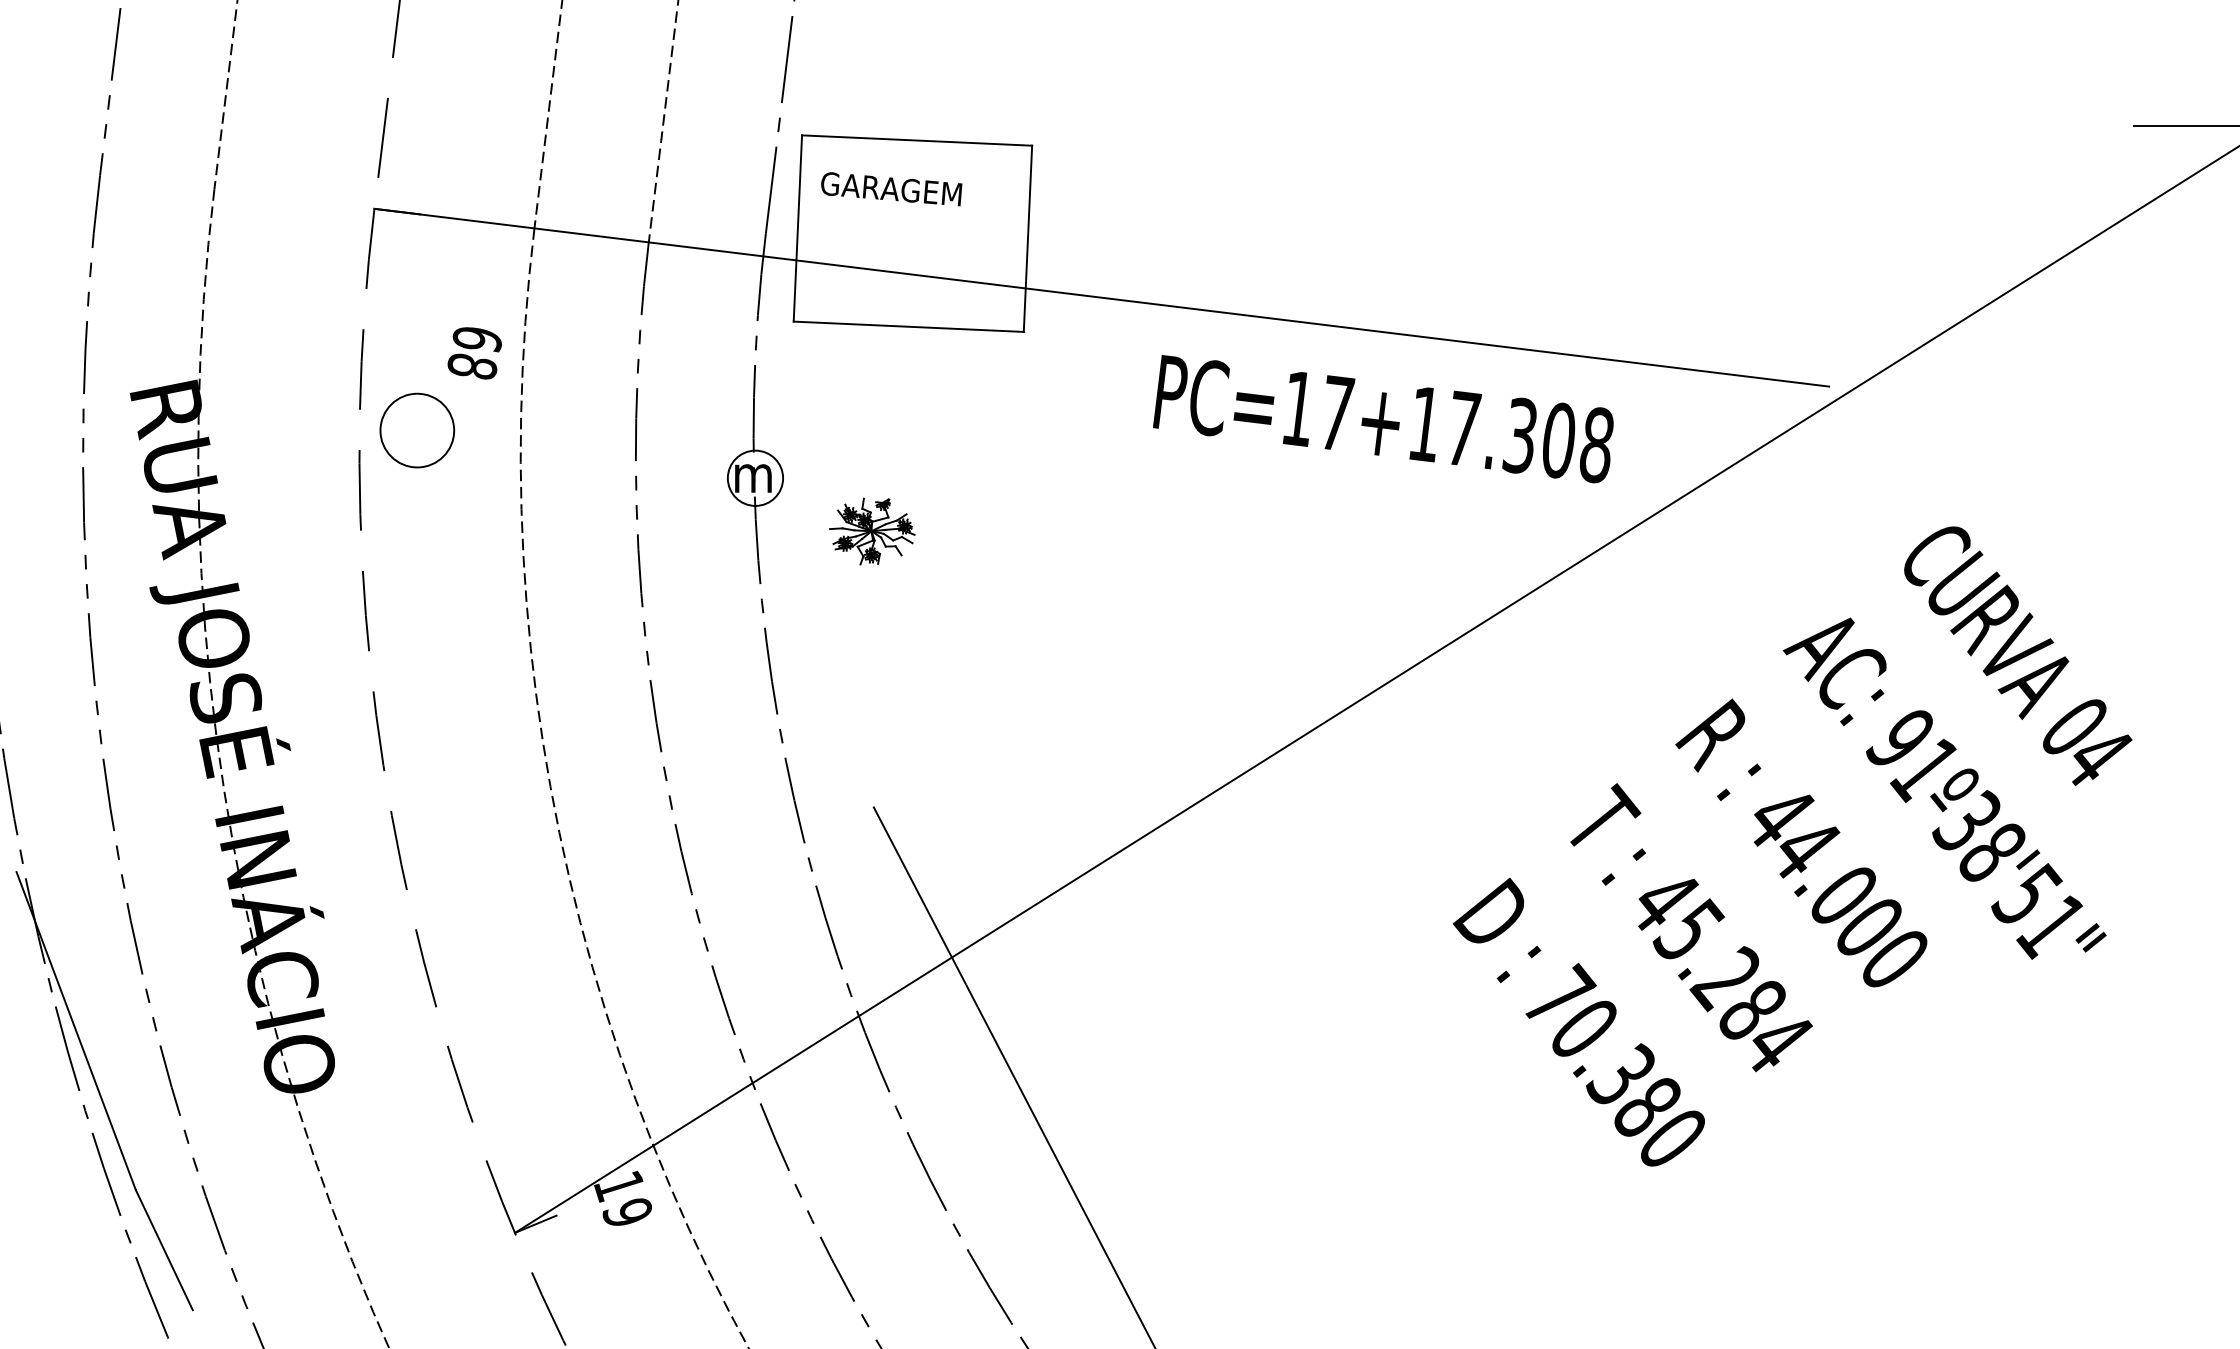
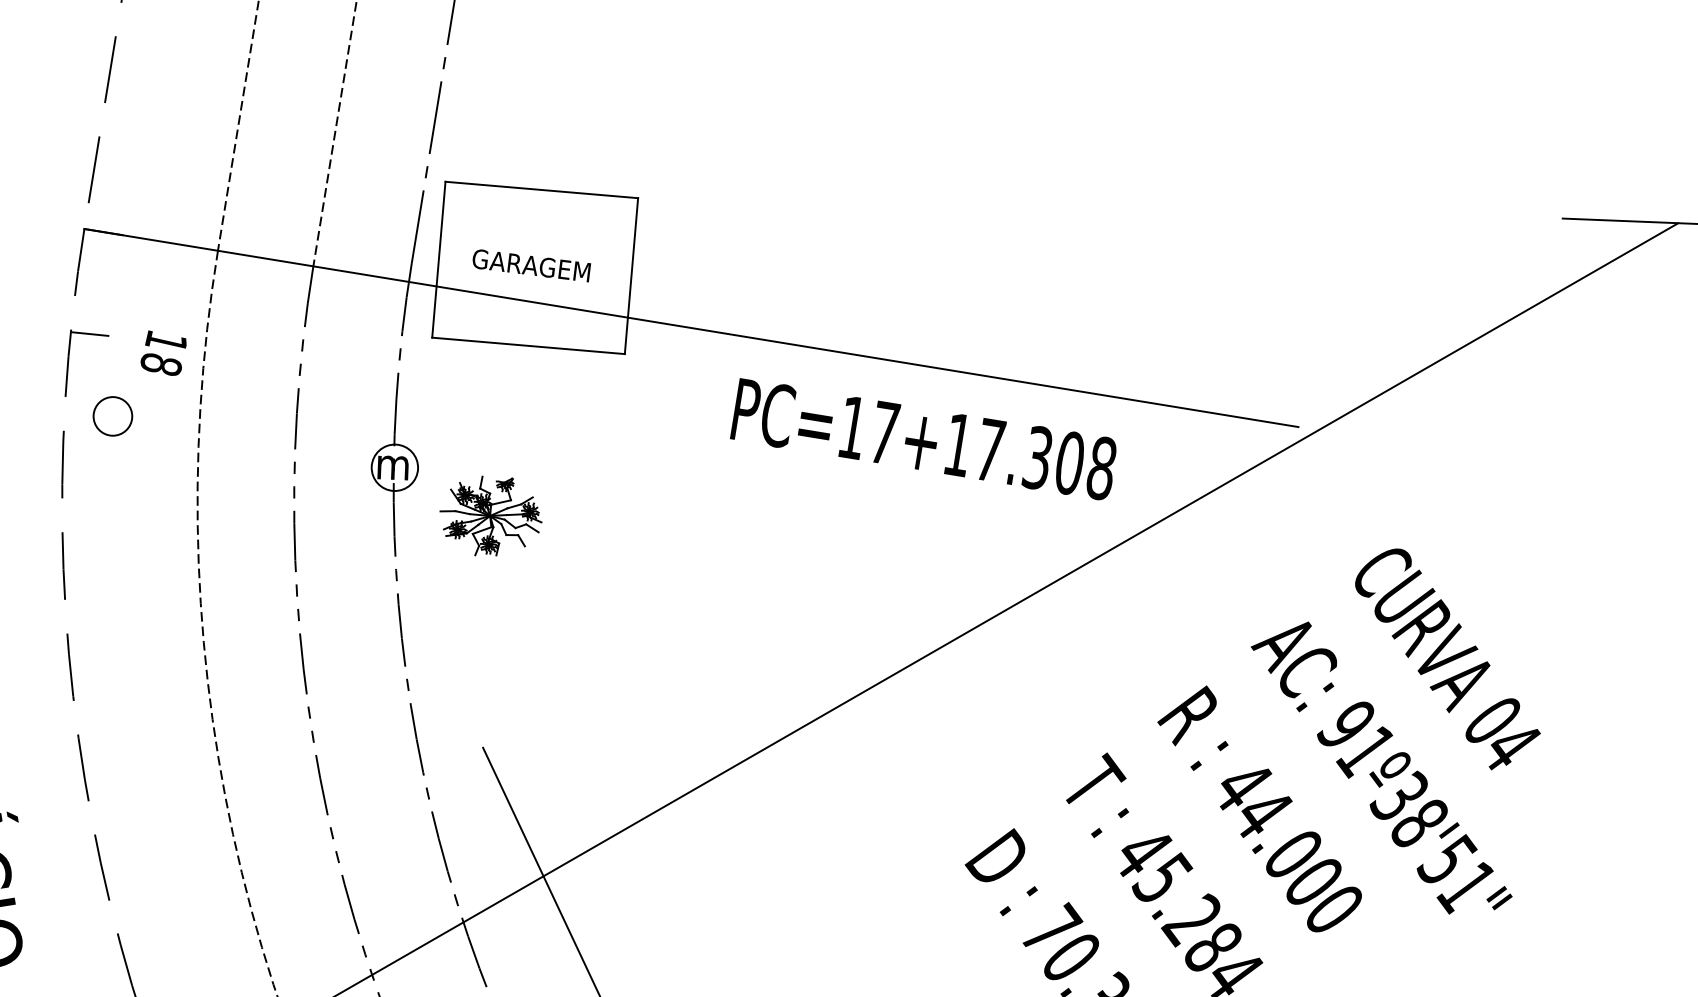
text: (891, 189) -> (531, 265), moved
line: (386, 333) -> (90, 333), added
text: (476, 339) -> (165, 341), 68 -> 18
circle: (417, 430) -> (113, 416), size x0.62
part: (872, 531) -> (491, 516), size x1.43

